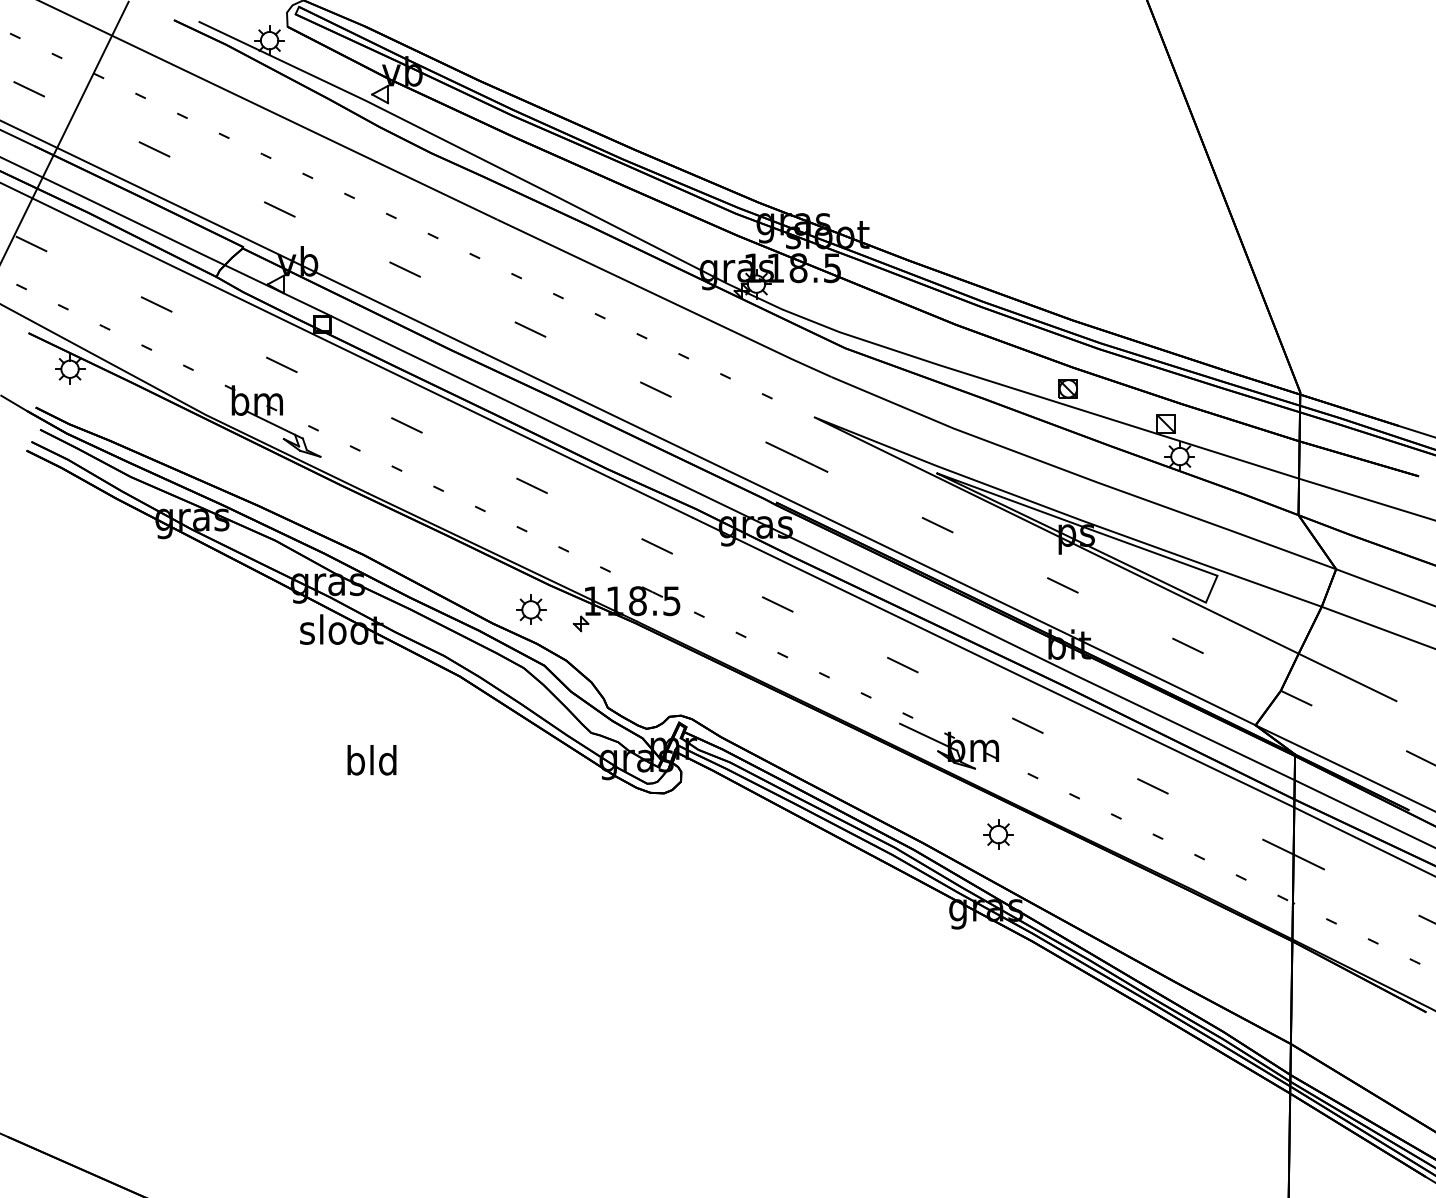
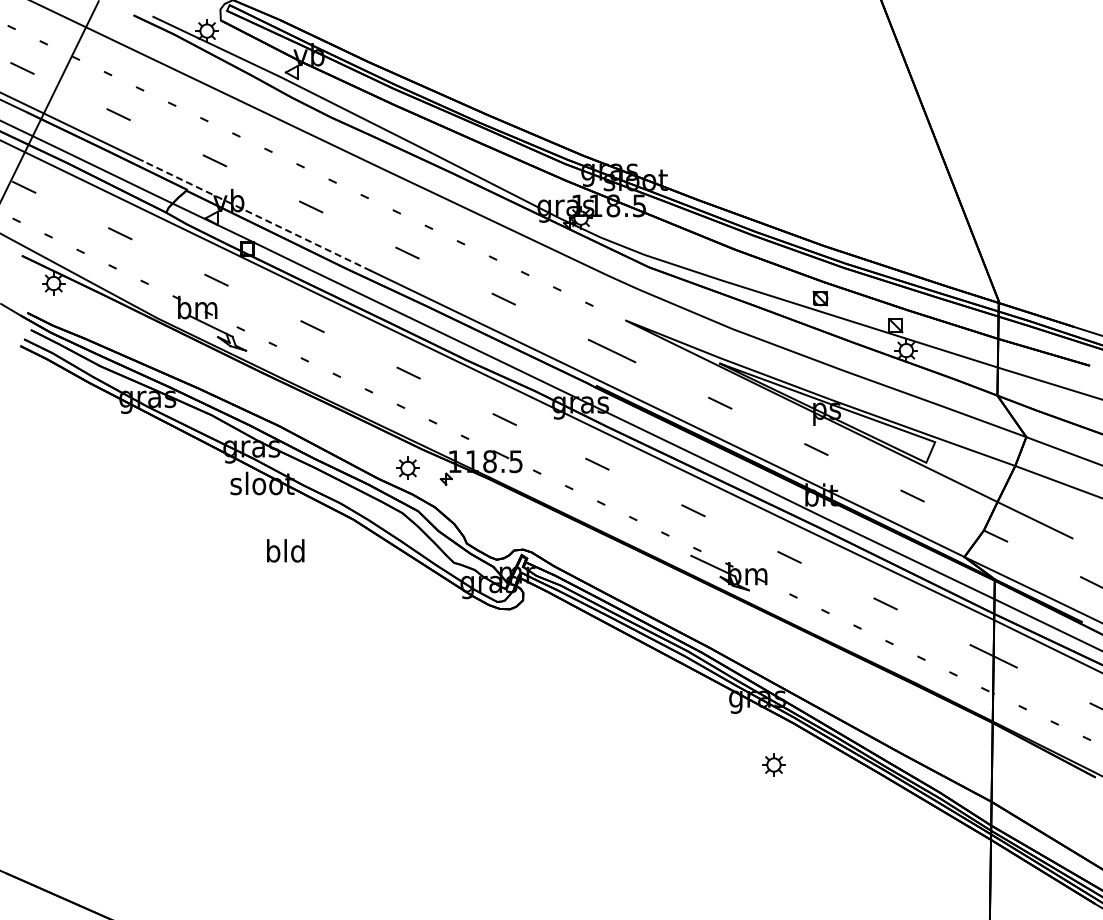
line: (333, 280) -> (256, 215), solid -> dashed
text: (371, 759) -> (285, 550), moved
part: (997, 833) -> (773, 764), moved

